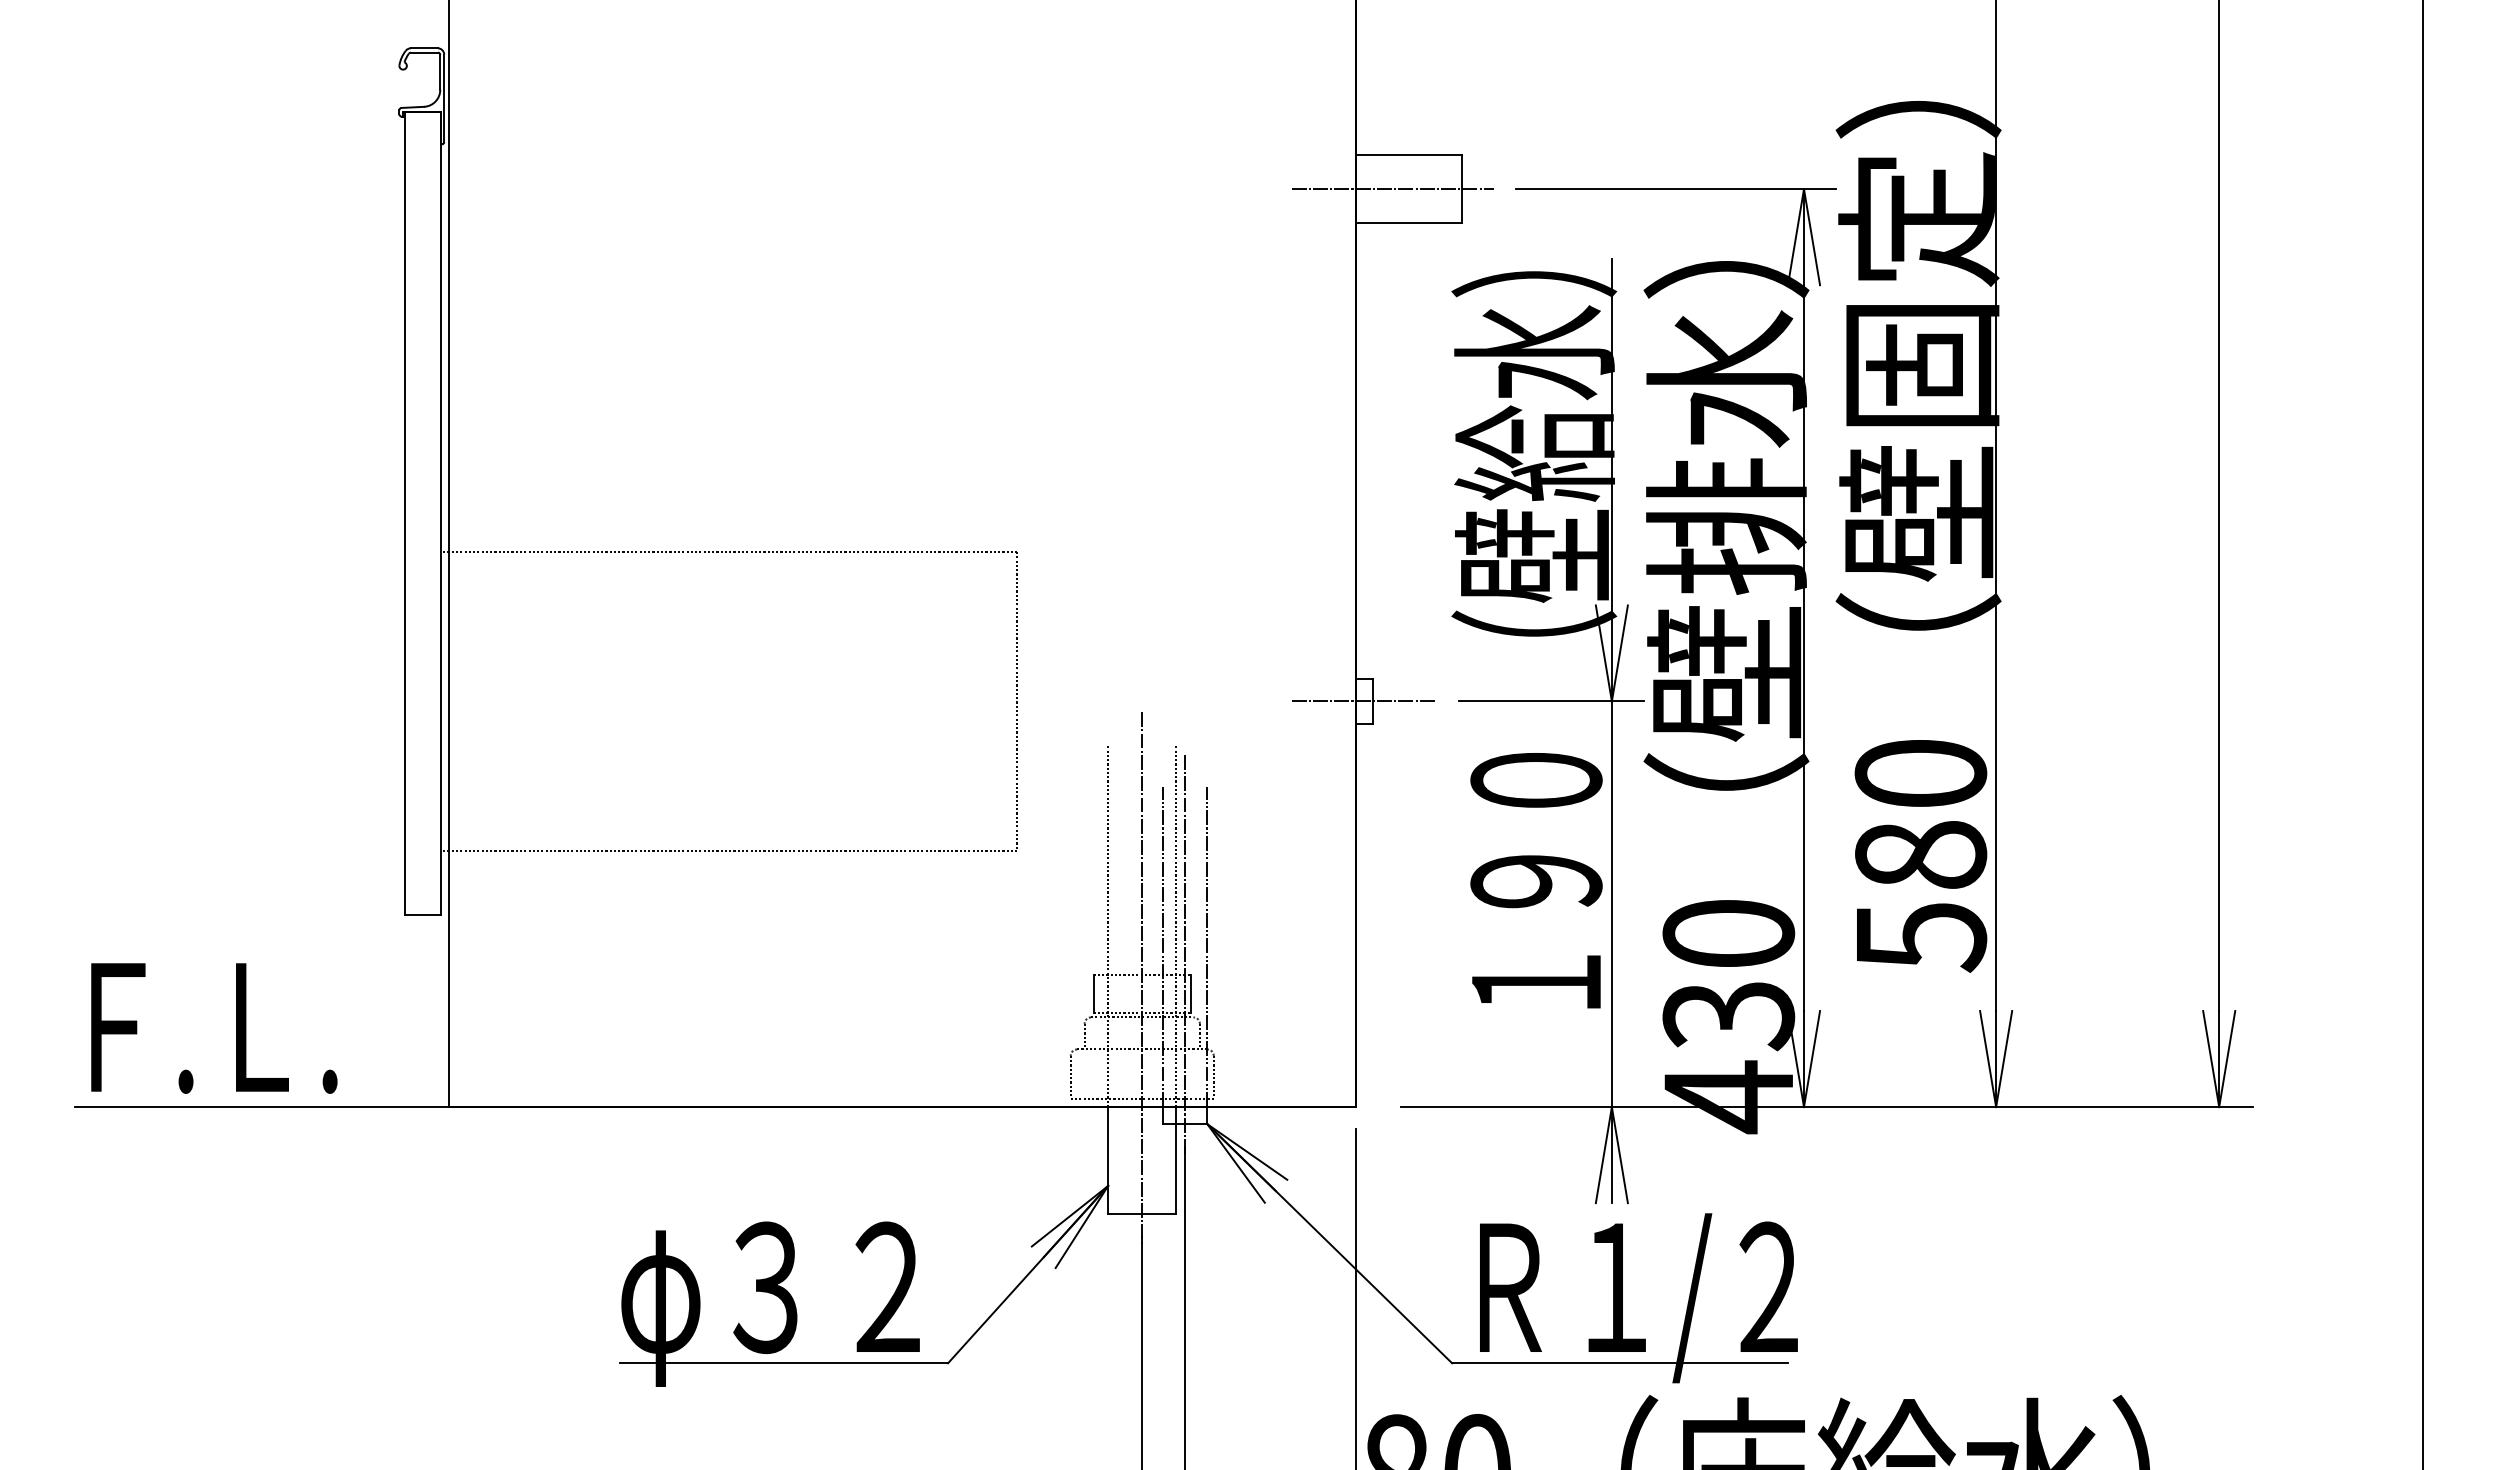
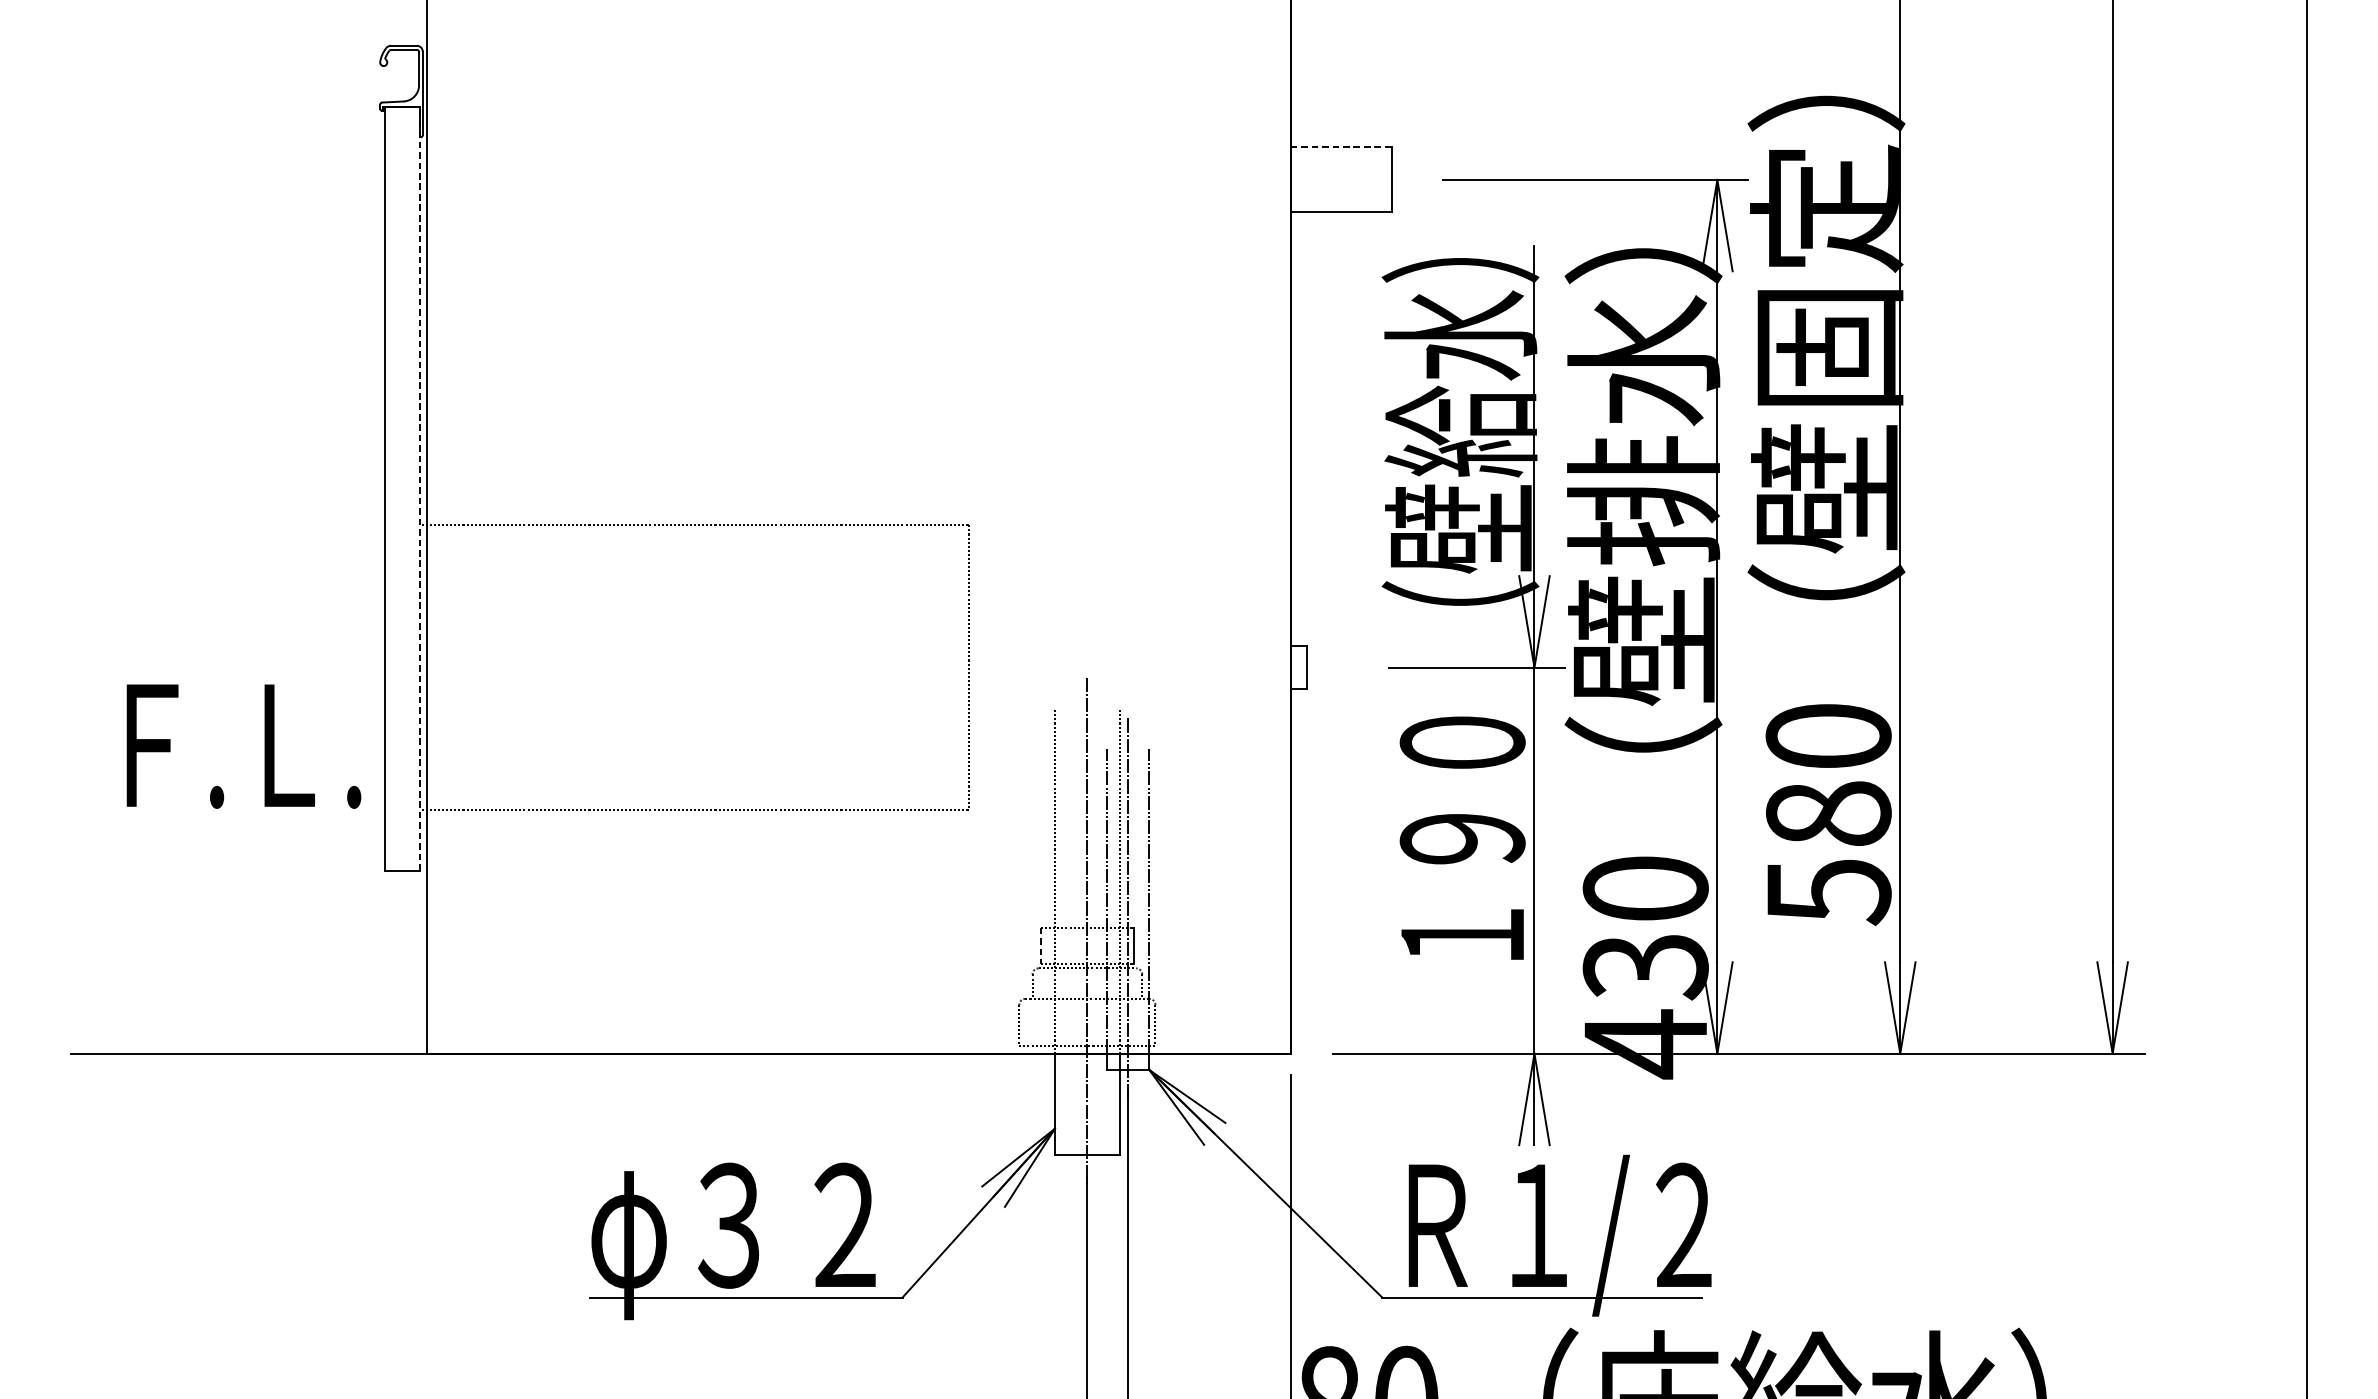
line: (1409, 155) -> (1341, 147), solid -> dashed
line: (1392, 189) -> (1325, 180), removed
line: (441, 513) -> (420, 488), solid -> dashed
line: (1363, 701) -> (1298, 667), removed
line: (1093, 993) -> (1040, 945), solid -> dashed
text: (214, 1028) -> (244, 746), moved

